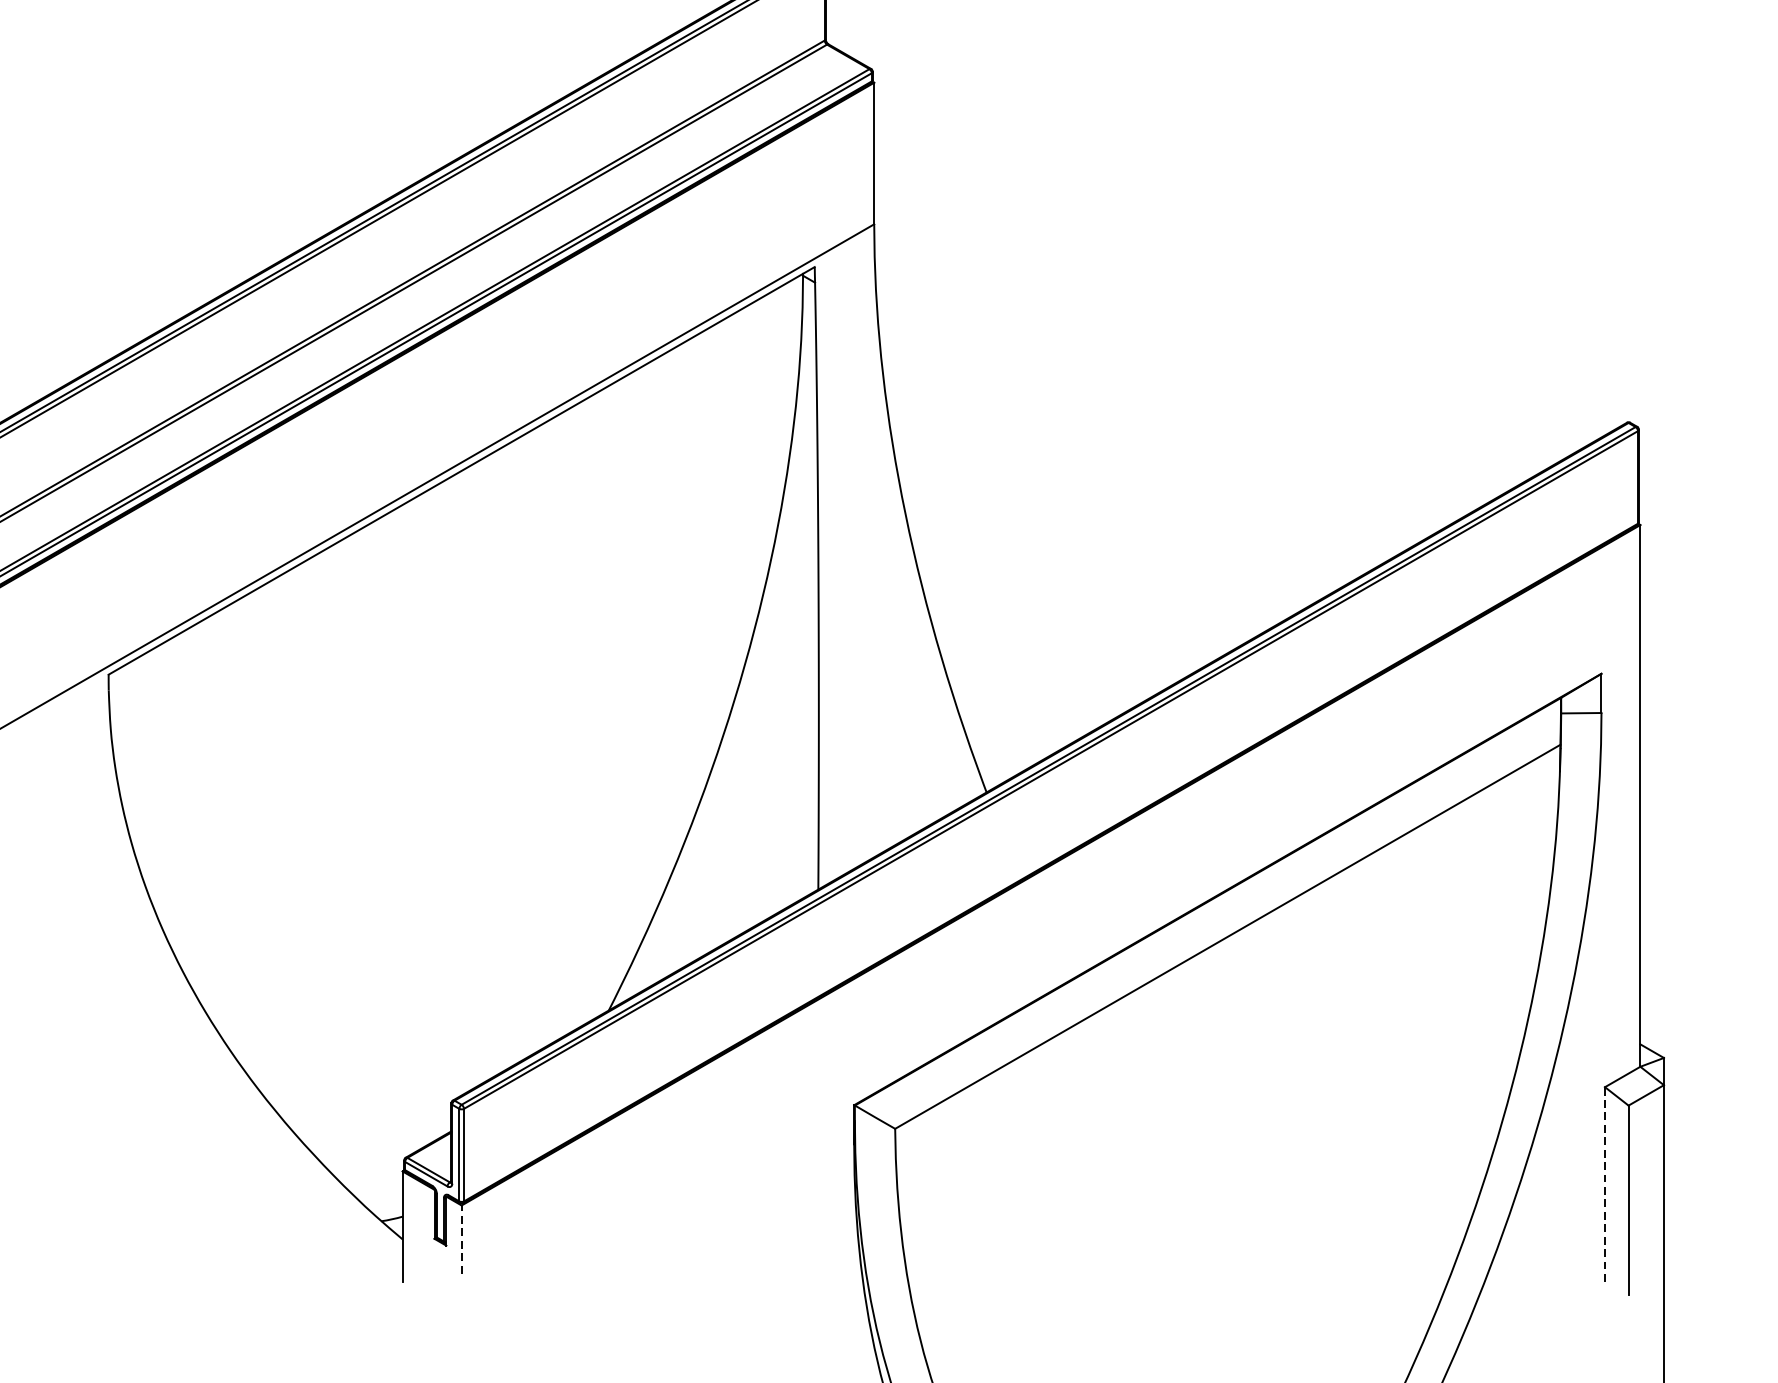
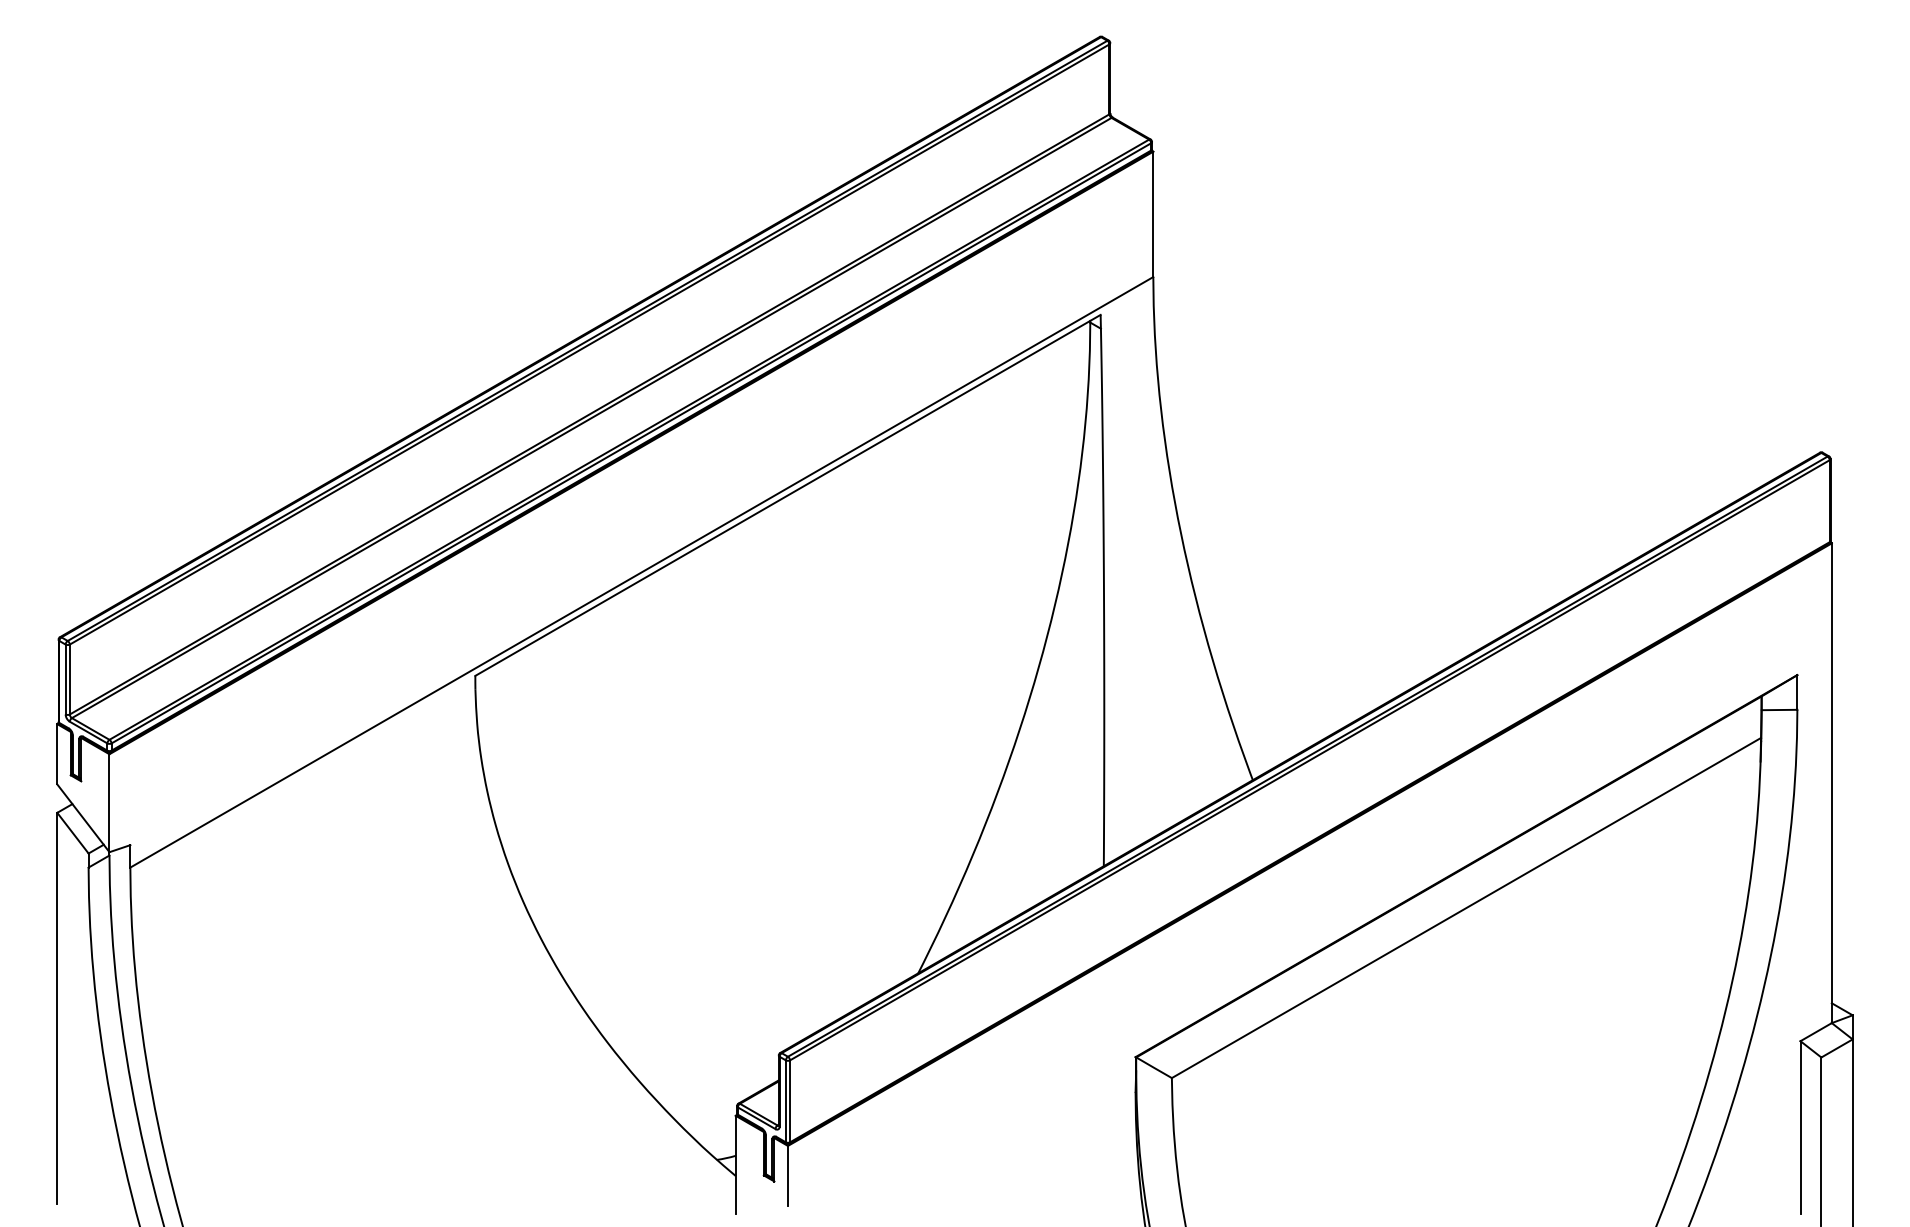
line: (1605, 1183) -> (1800, 1126), dashed -> solid
line: (461, 1238) -> (787, 1175), dashed -> solid

